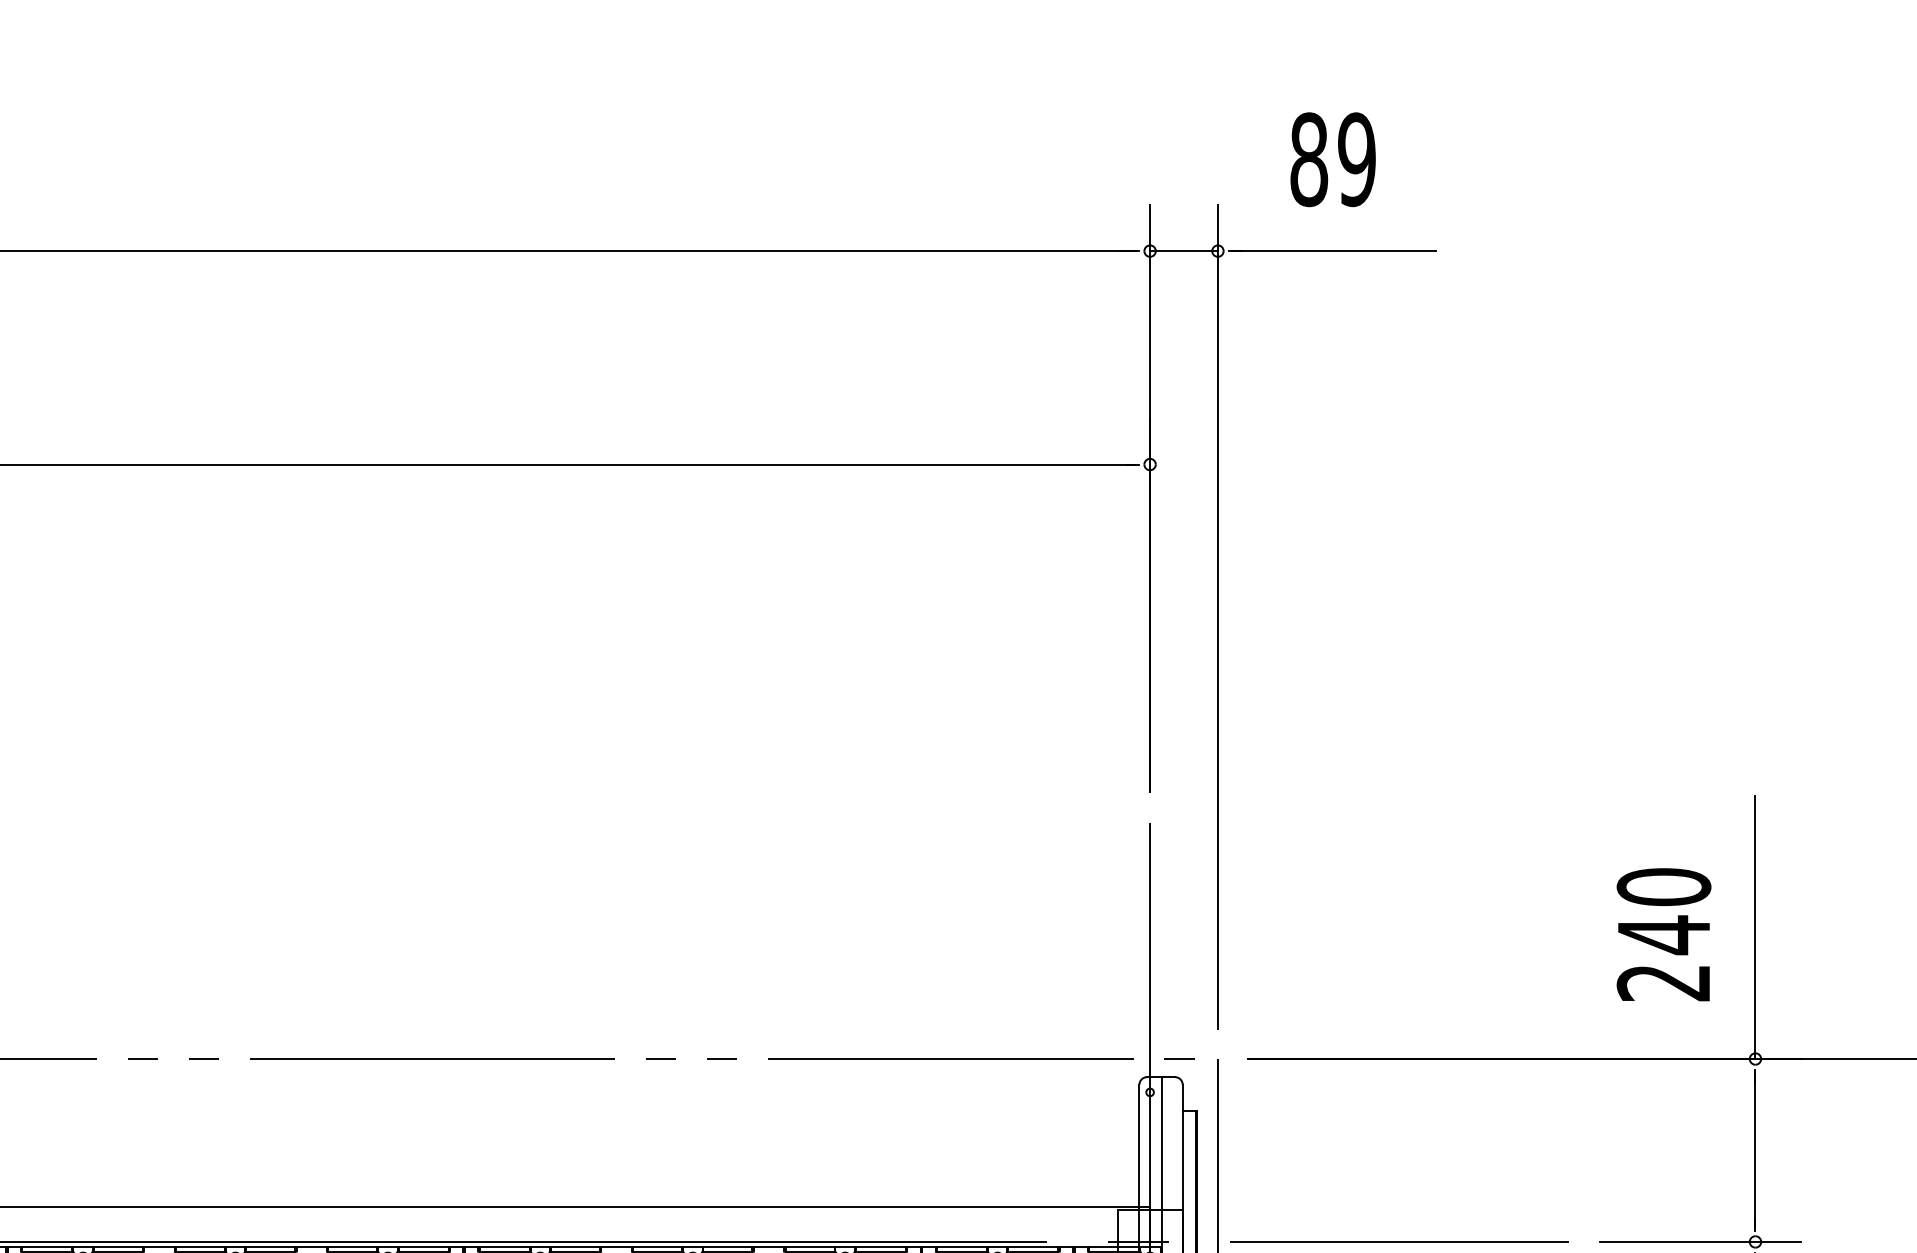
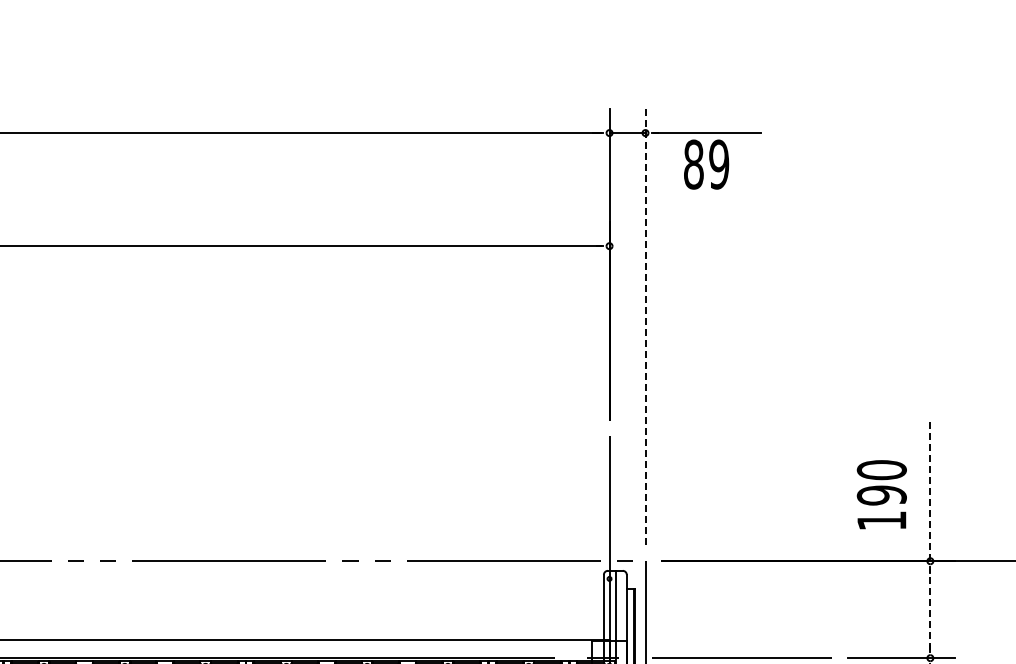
text: (1333, 159) -> (706, 164), moved
line: (1217, 616) -> (645, 326), solid -> dashed
line: (1755, 927) -> (930, 491), solid -> dashed
text: (1663, 957) -> (881, 507), 240 -> 190
line: (1755, 1150) -> (930, 609), solid -> dashed

